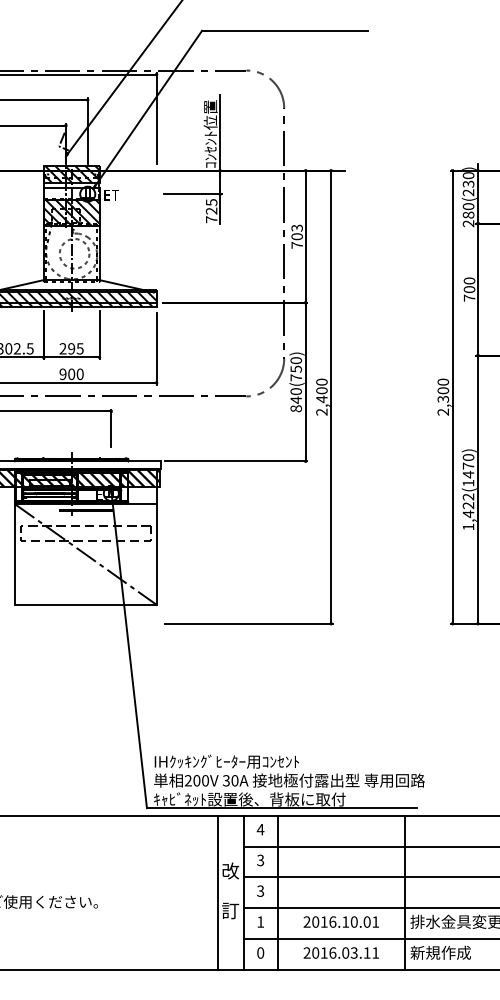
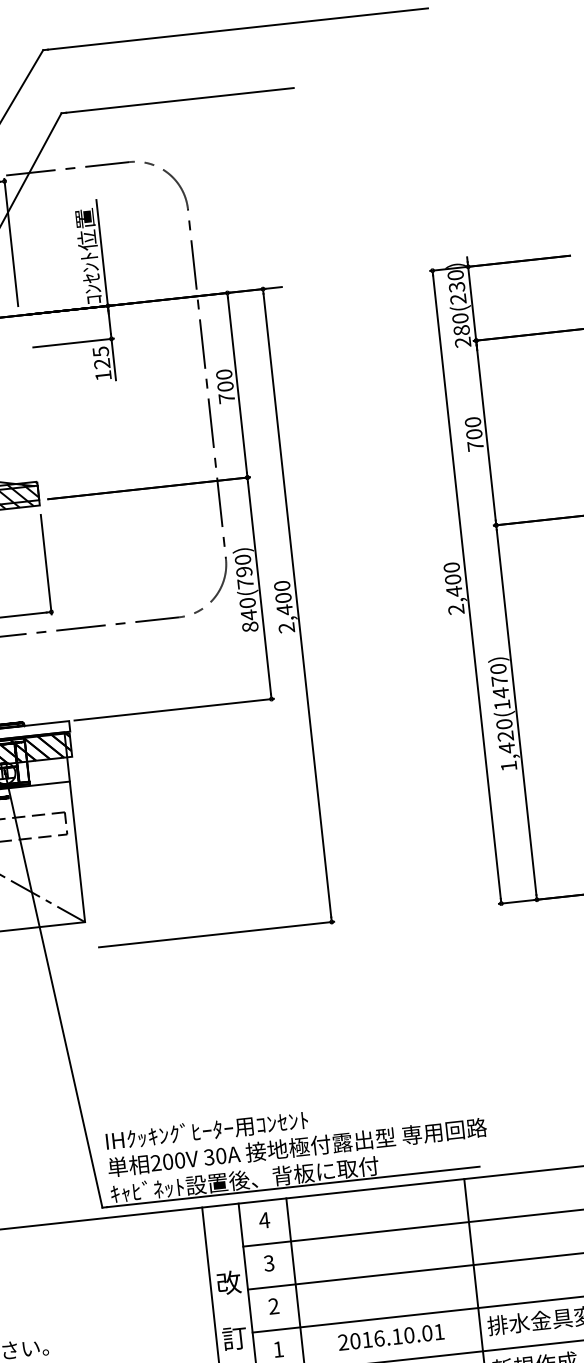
text: (211, 219) -> (103, 375), 725 -> 125
text: (296, 227) -> (223, 373), 703 -> 700
text: (295, 368) -> (243, 570), 840(750) -> 840(790)
text: (443, 399) -> (454, 591), 2,300 -> 2,400
text: (468, 496) -> (504, 723), 1,422(1470) -> 1,420(1470)
text: (260, 891) -> (273, 1306), 3 -> 2

